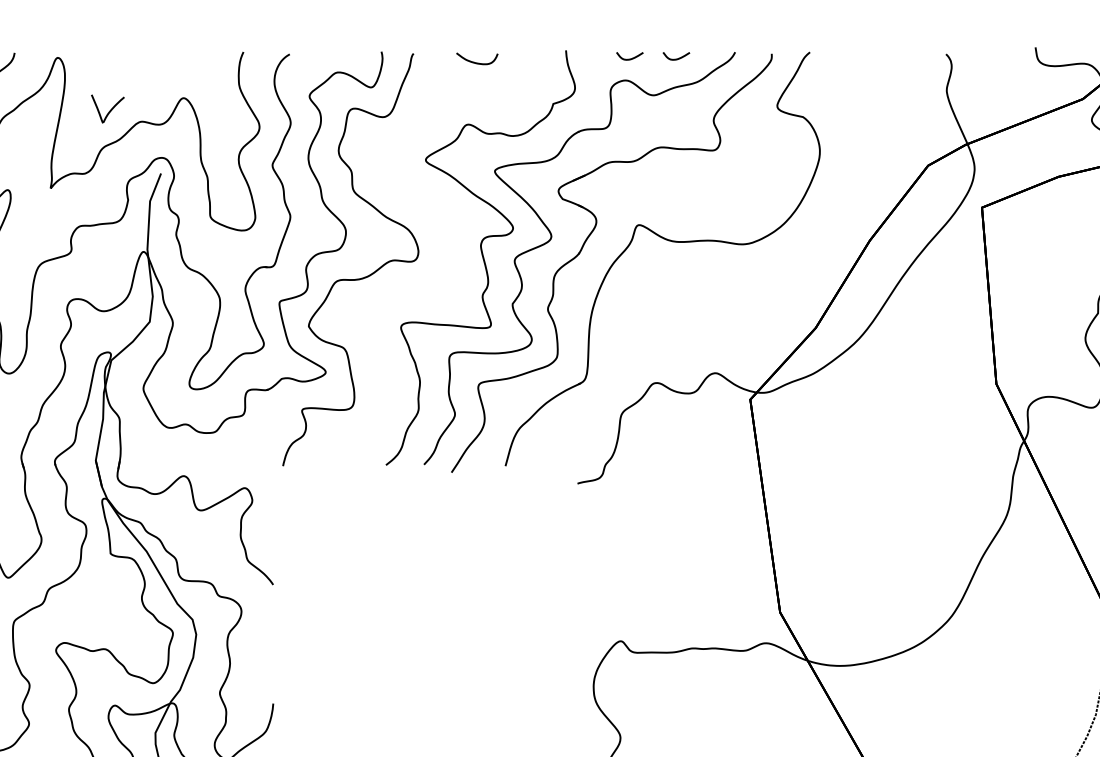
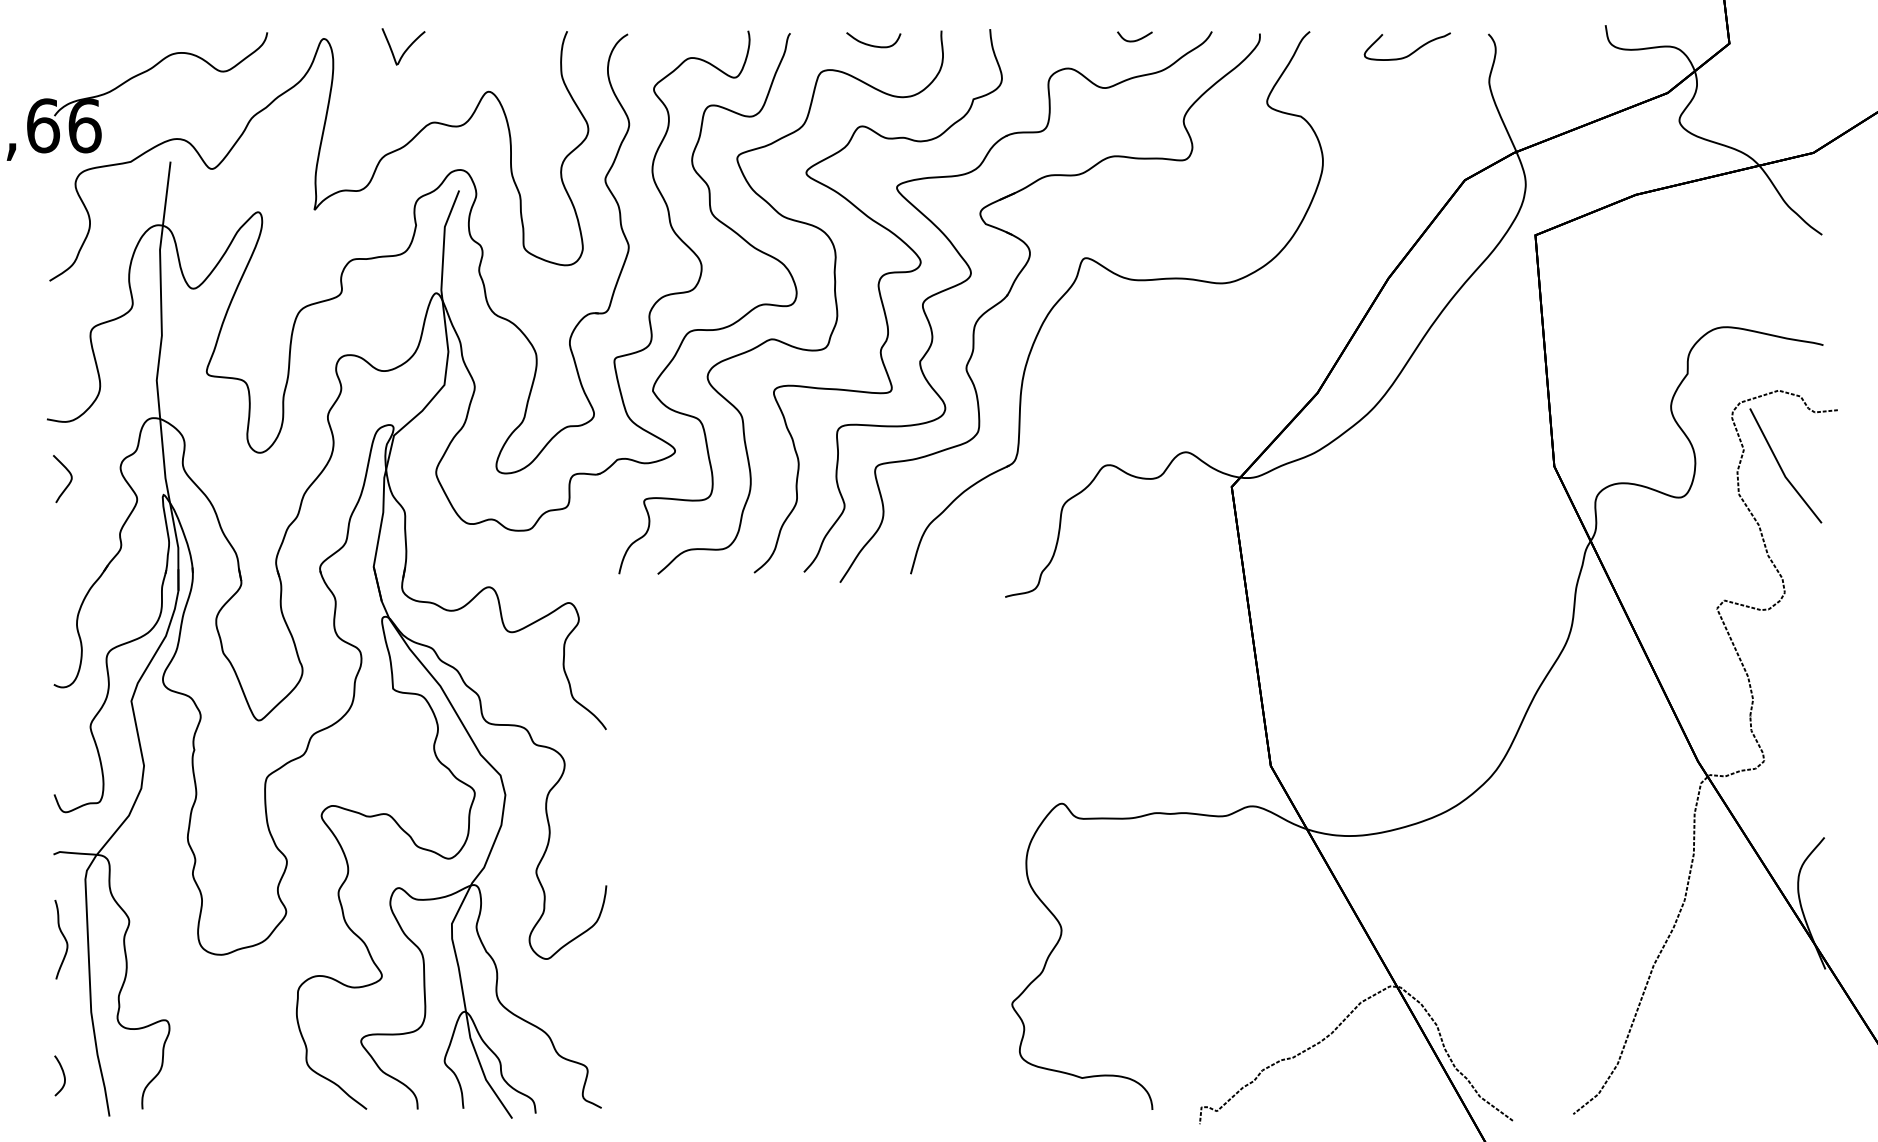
curve: (631, 58) -> (1075, 39), removed
curve: (887, 68) -> (1411, 52), added
curve: (110, 110) -> (406, 48), moved
curve: (447, 256) -> (834, 299), added

